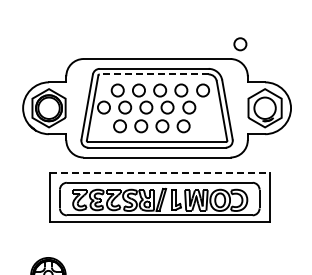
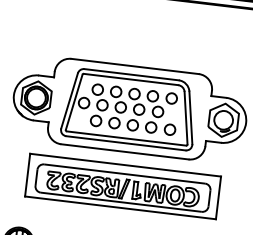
circle: (240, 44) -> (170, 129), moved
line: (153, 74) -> (130, 79), dashed -> solid
line: (160, 172) -> (126, 165), dashed -> solid

